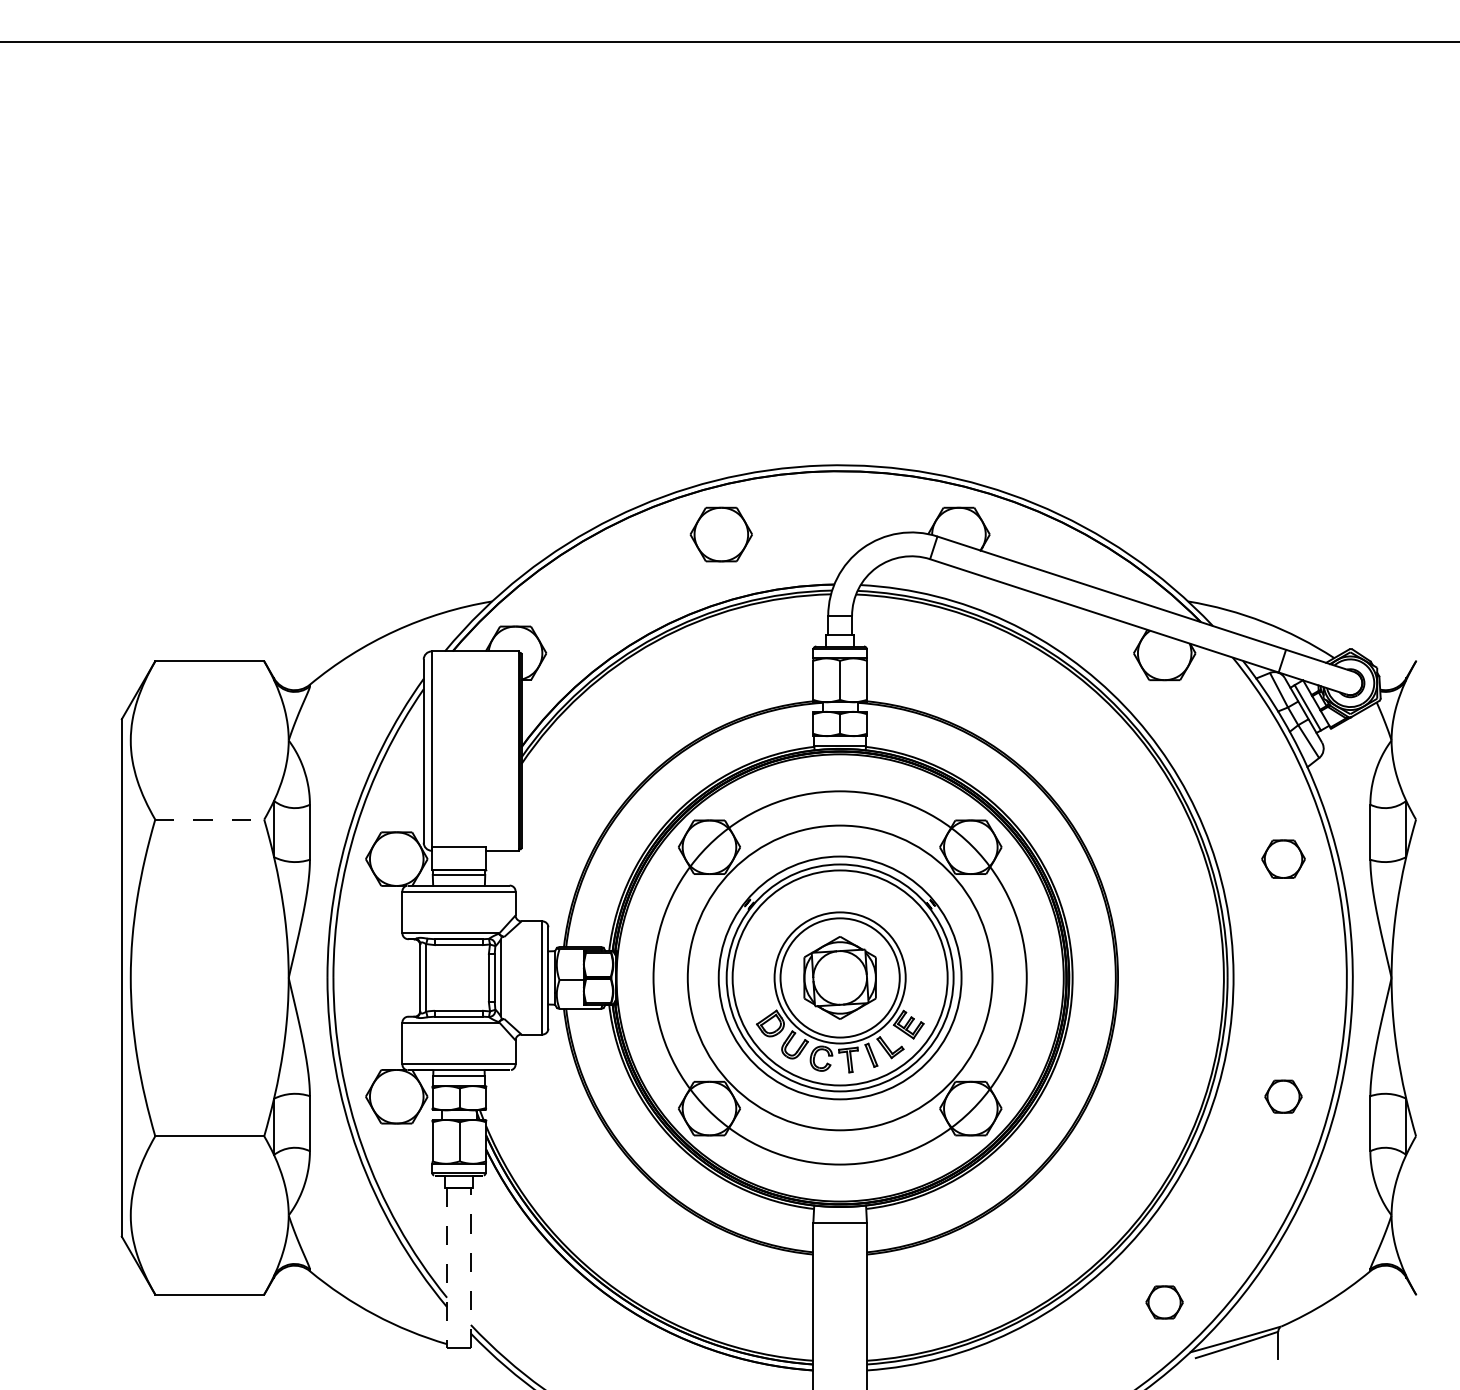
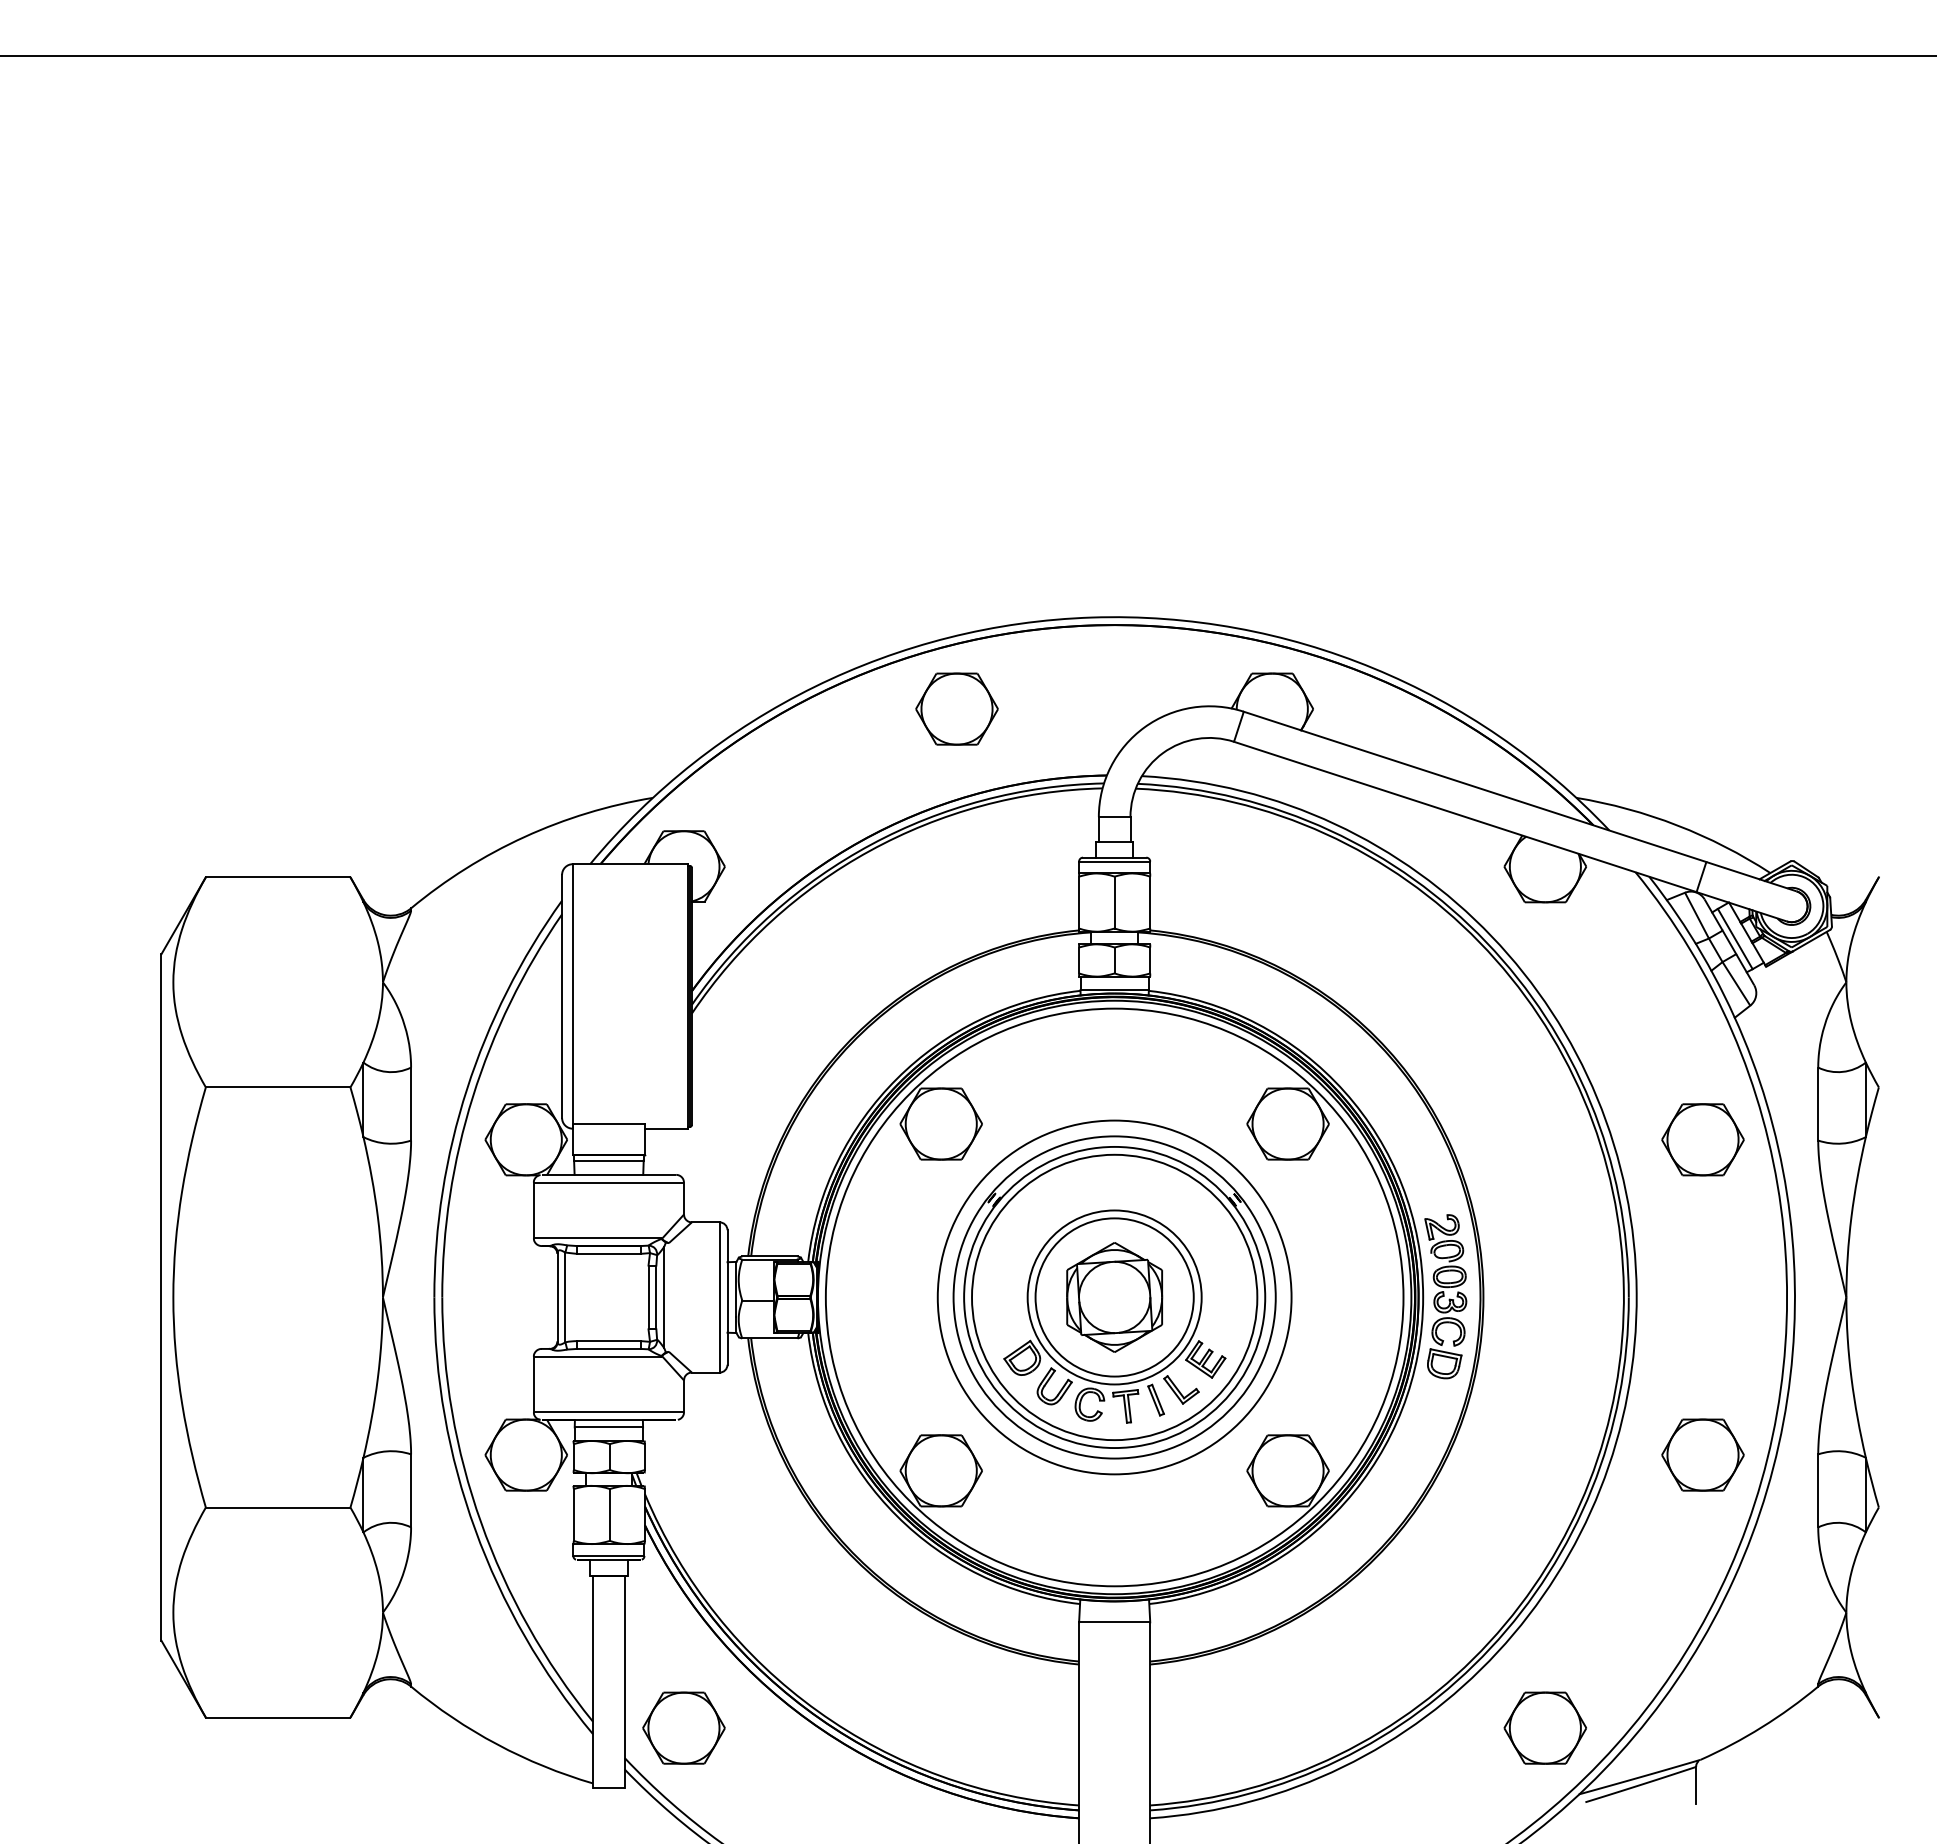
line: (210, 819) -> (278, 1087), dashed -> solid
part: (1283, 858) -> (1702, 1139), size x1.43
circle: (840, 977) -> (1114, 1297), size x0.71
circle: (840, 977) -> (1114, 1297), size x1.43
part: (1089, 977) -> (1445, 1296), added
part: (1283, 1096) -> (1702, 1454), size x1.67
line: (470, 1267) -> (624, 1681), dashed -> solid
line: (447, 1268) -> (593, 1682), dashed -> solid
part: (515, 1302) -> (683, 1727), added
part: (1164, 1302) -> (1544, 1727), size x1.67

